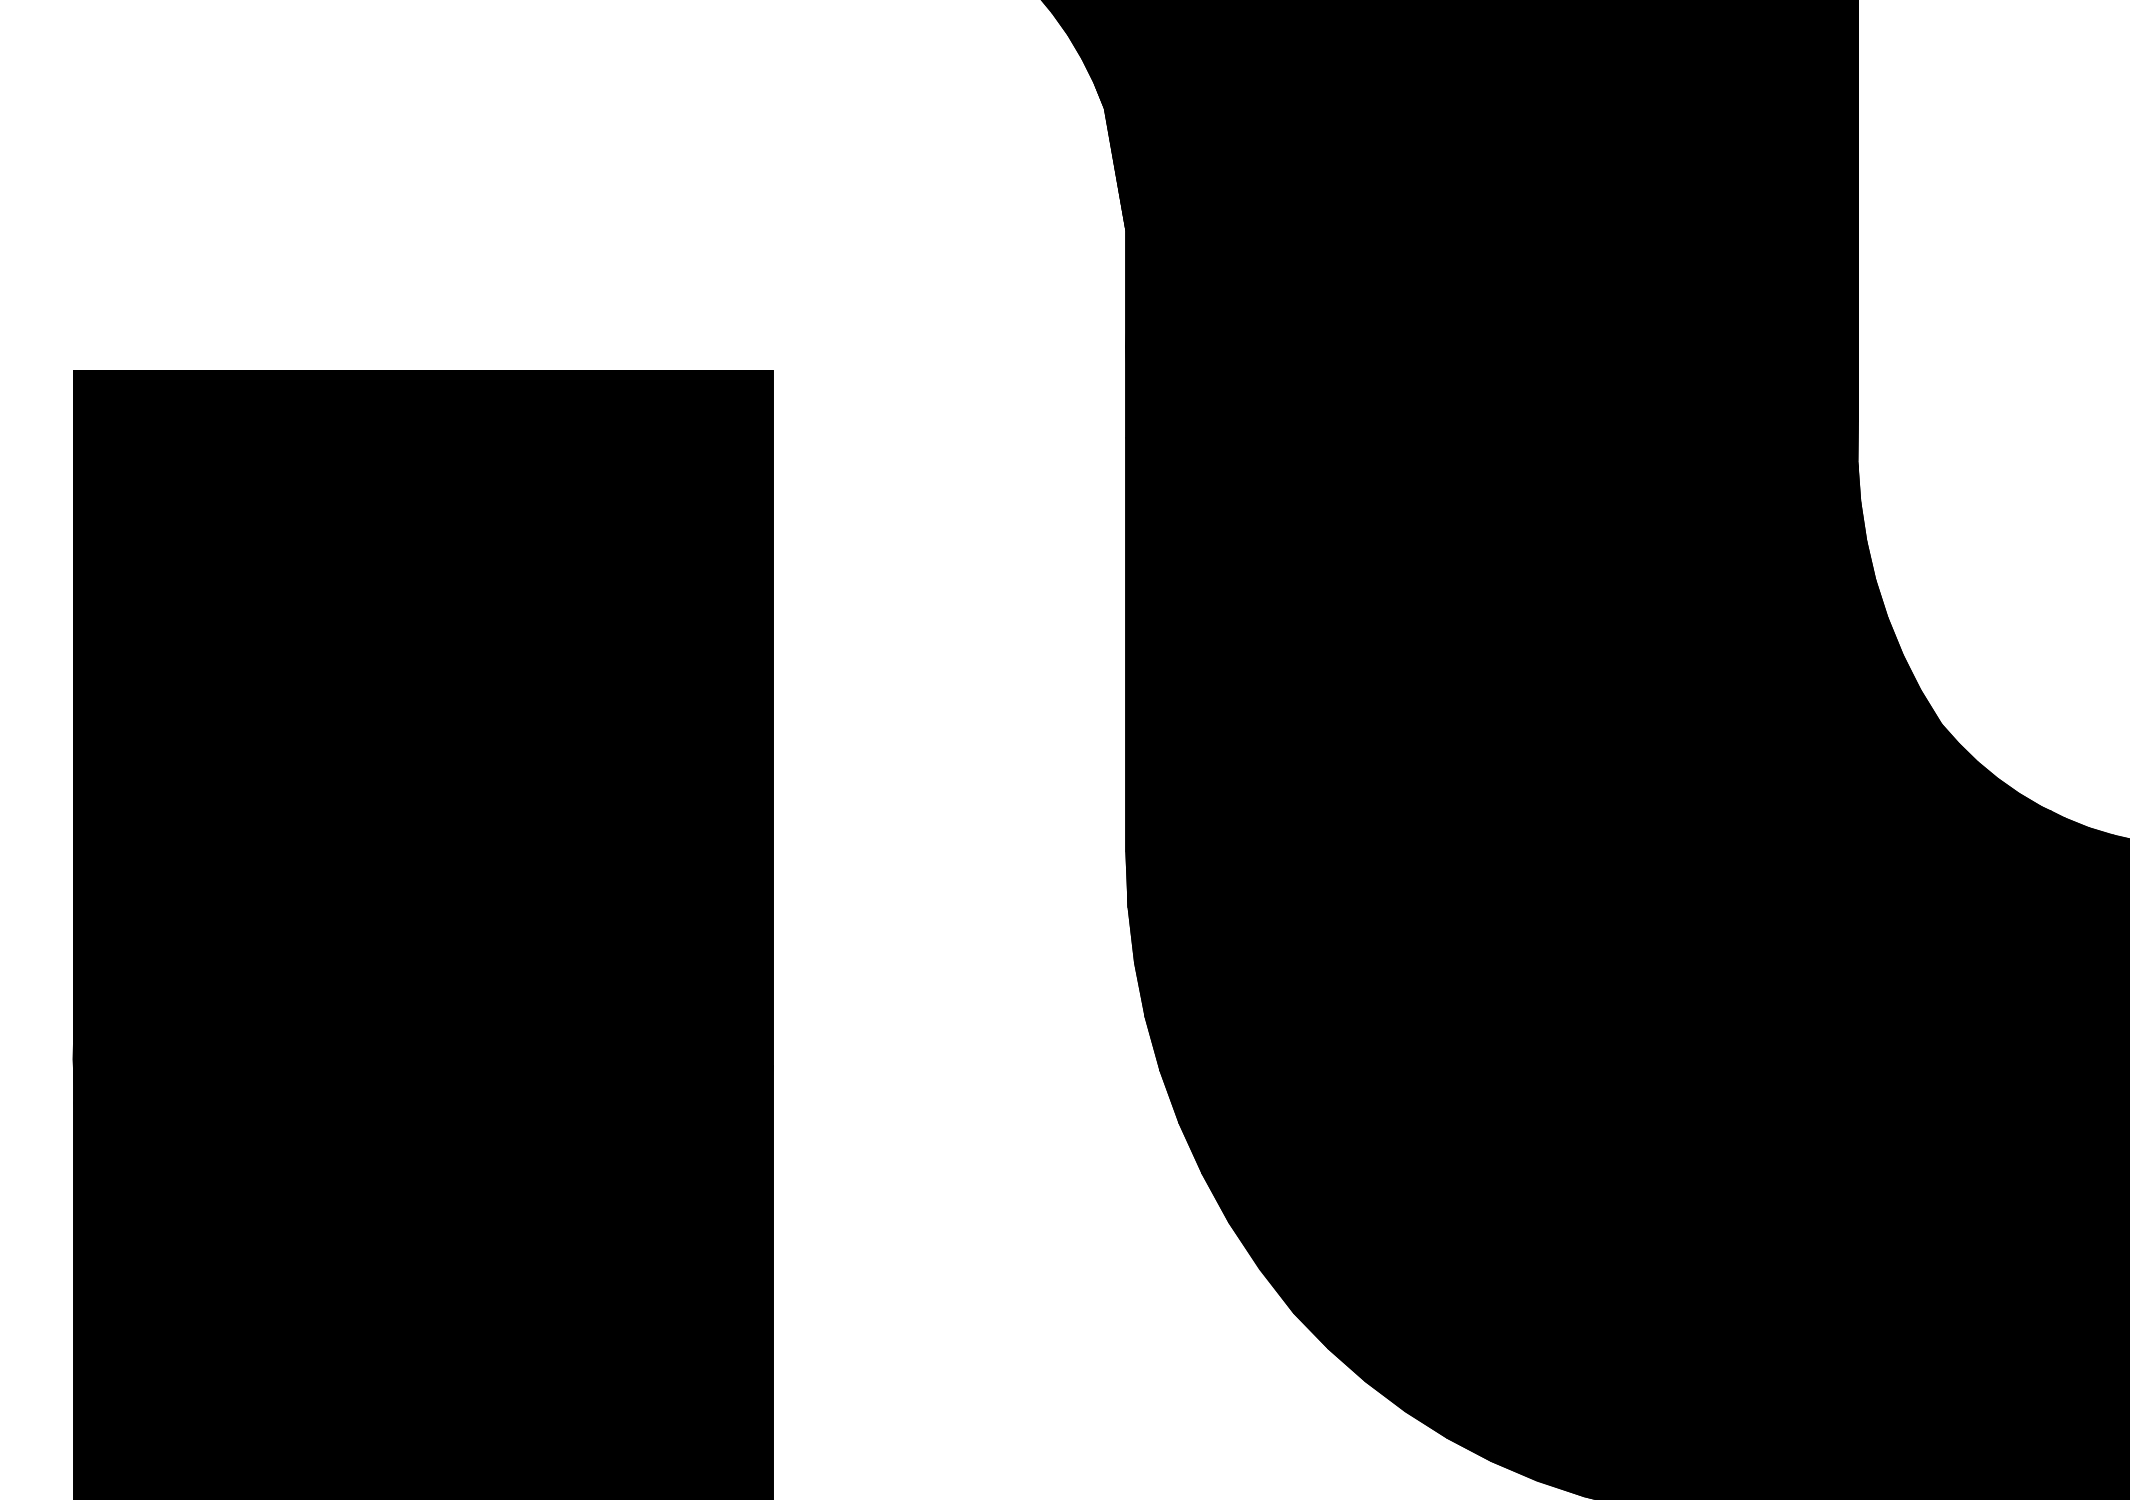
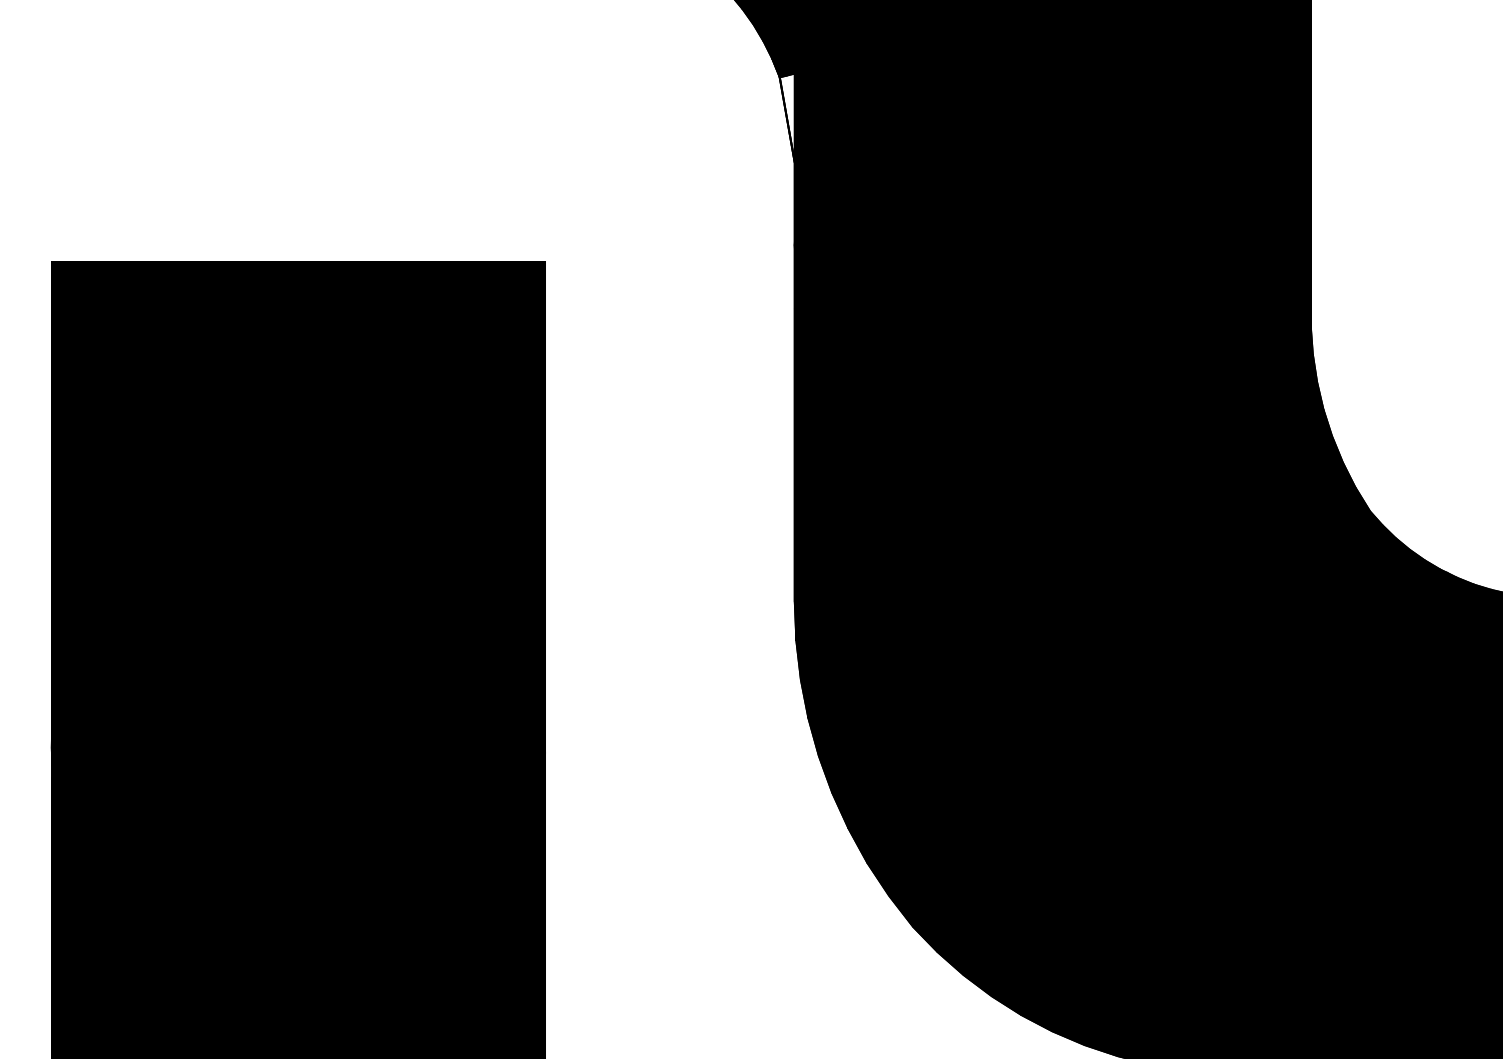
fill: (1115, 166) -> (787, 117), removed

